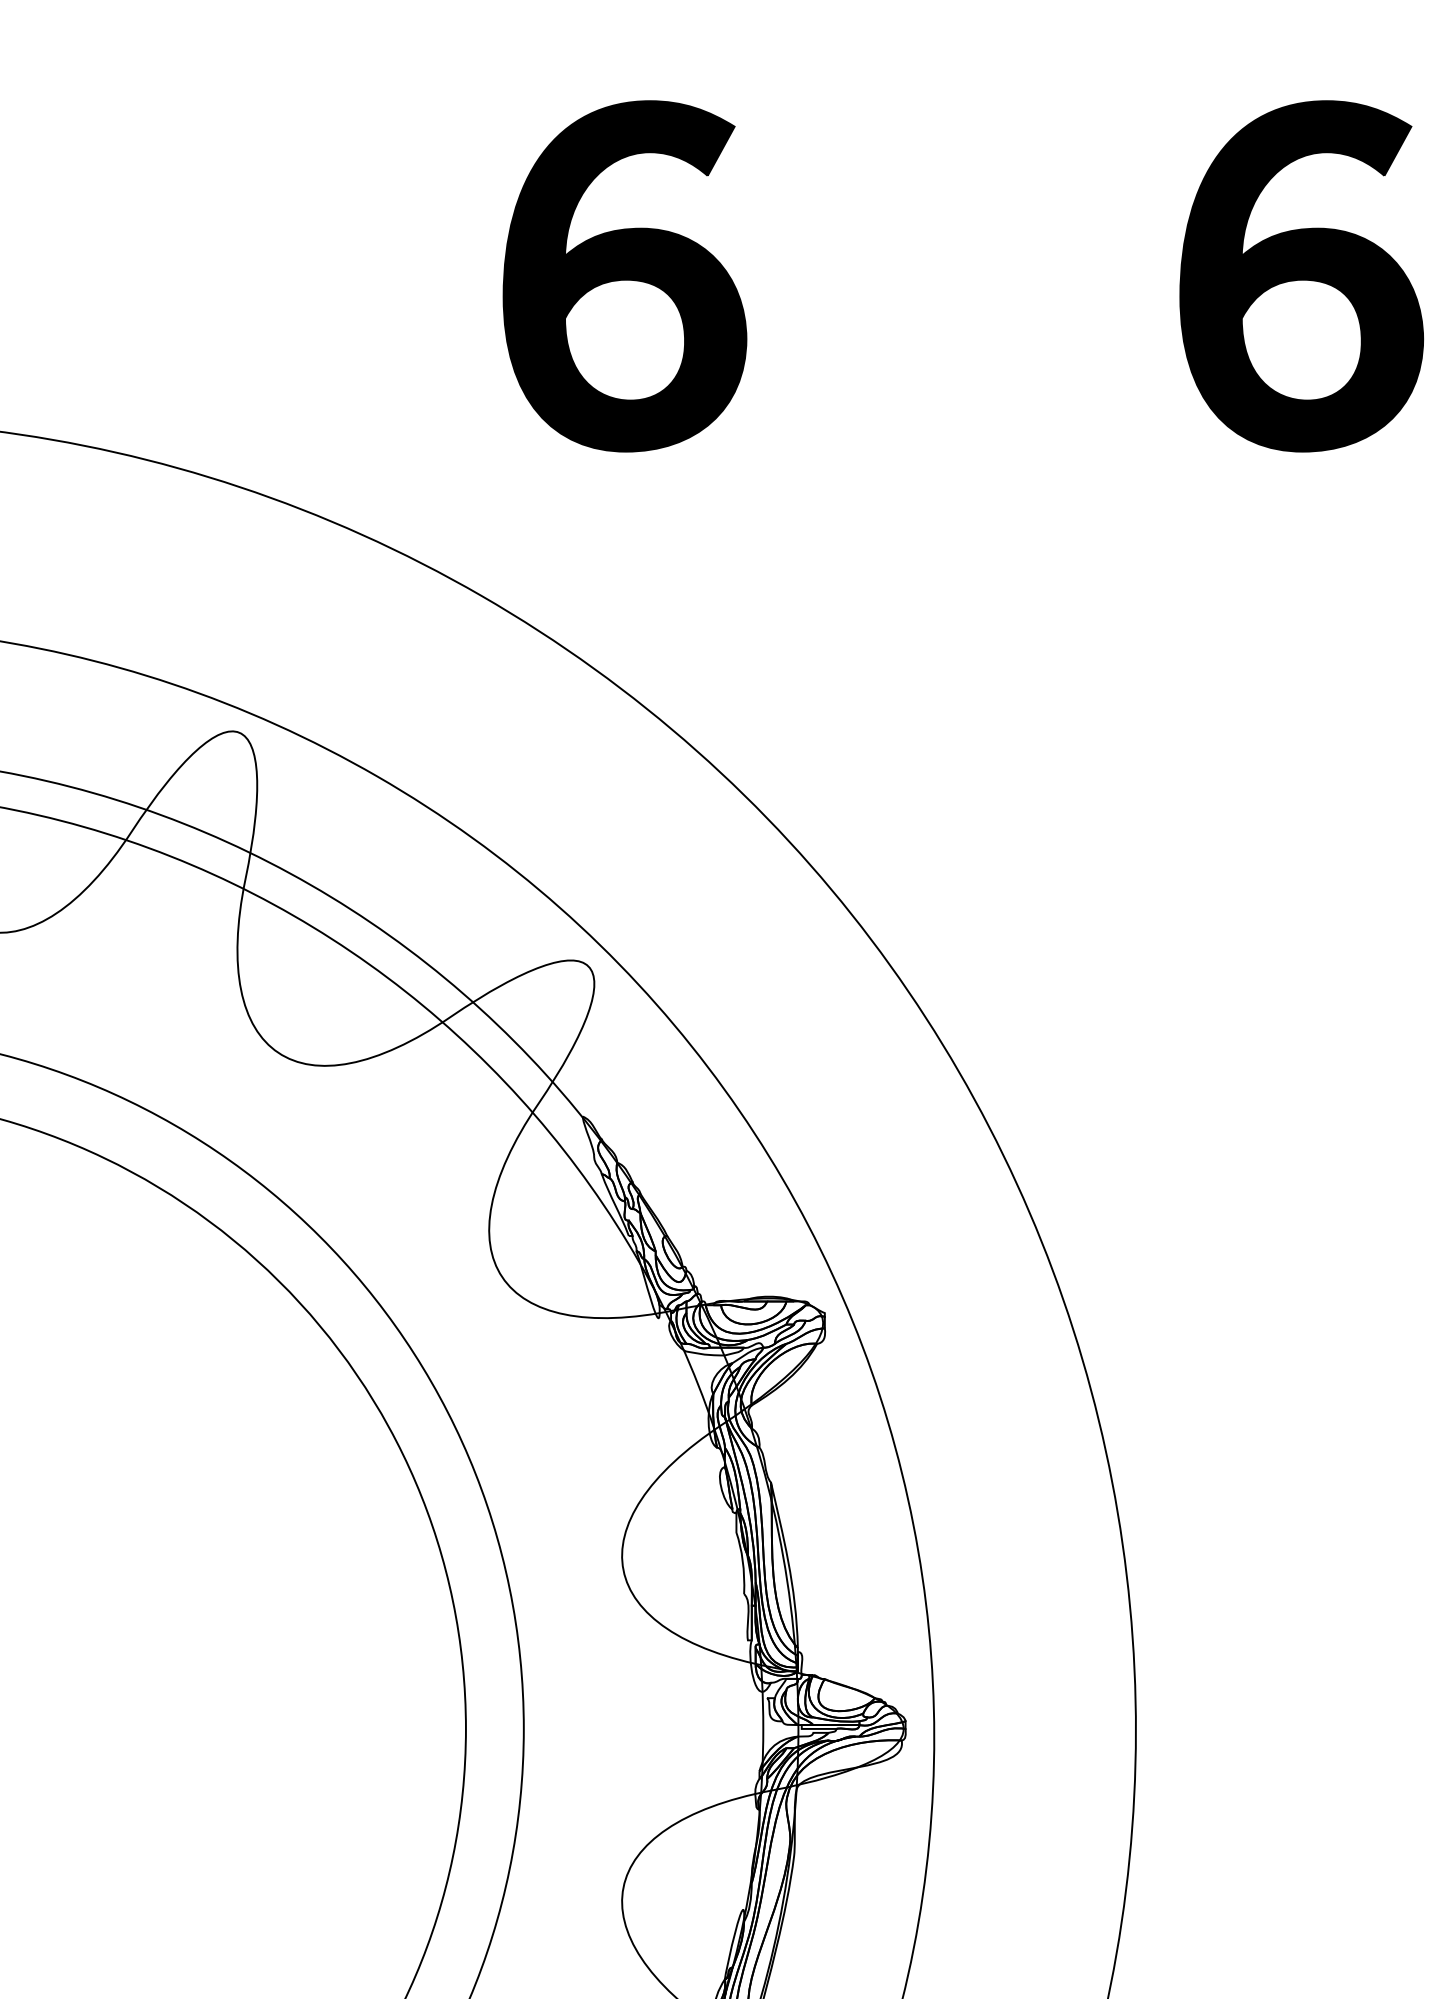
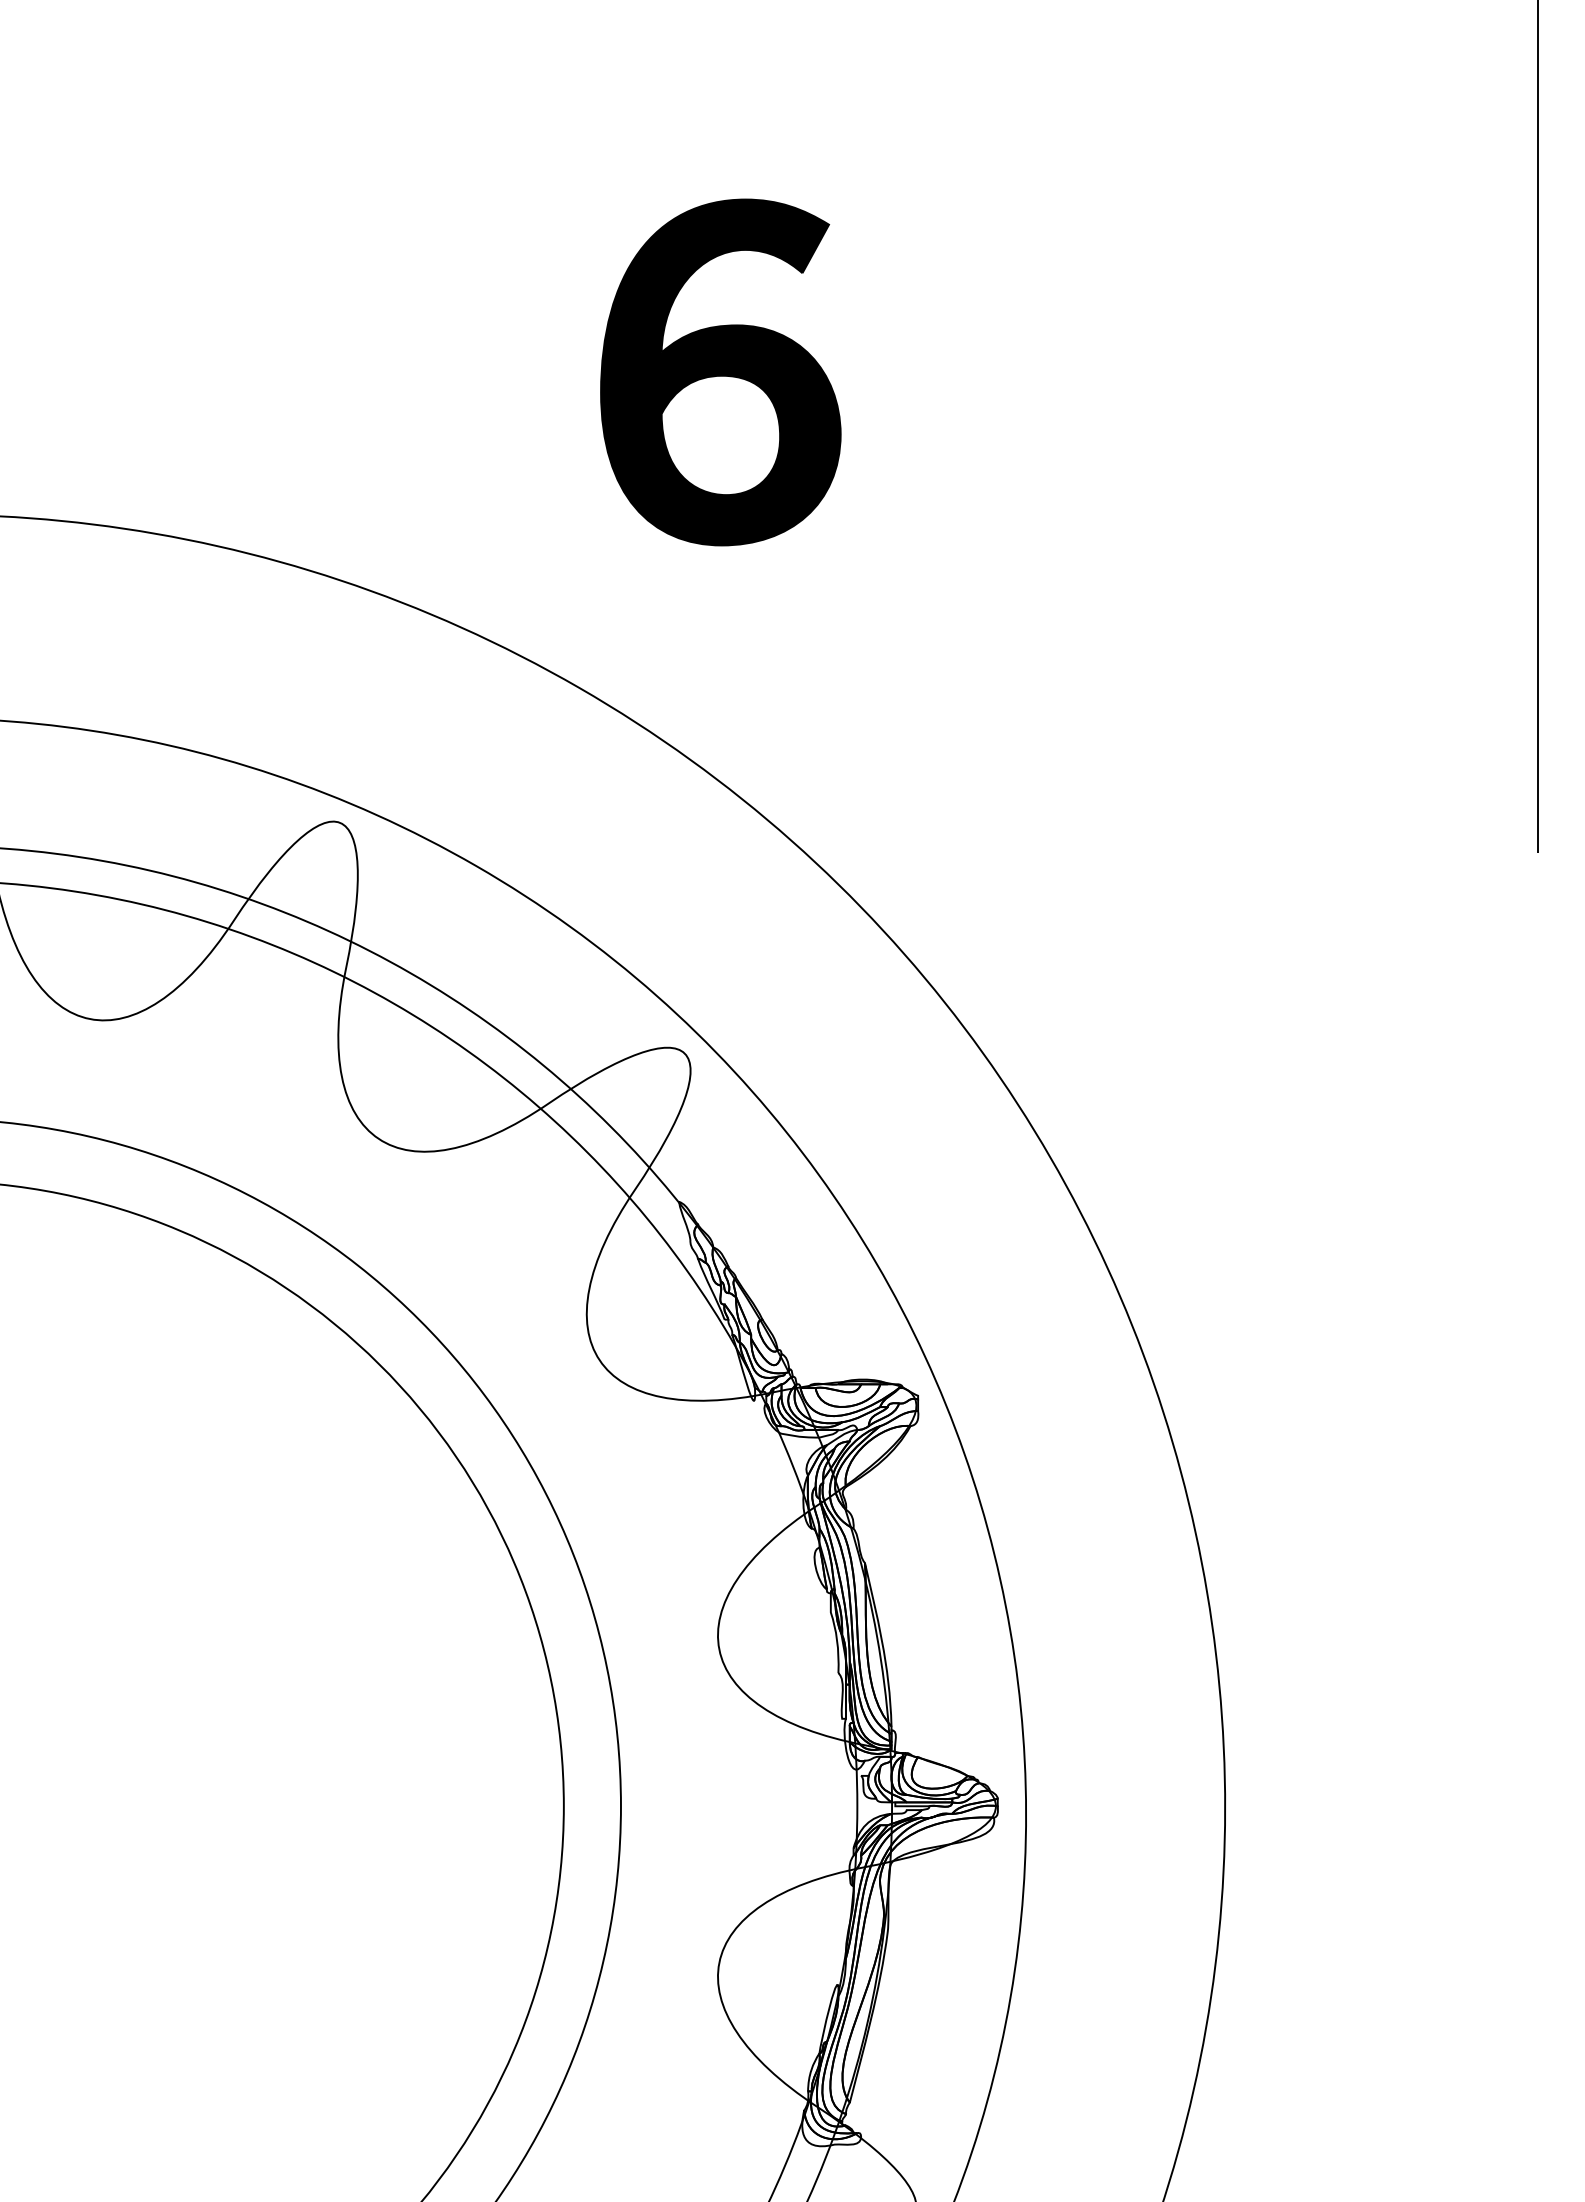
part: (1301, 276) -> (1388, 372), removed

